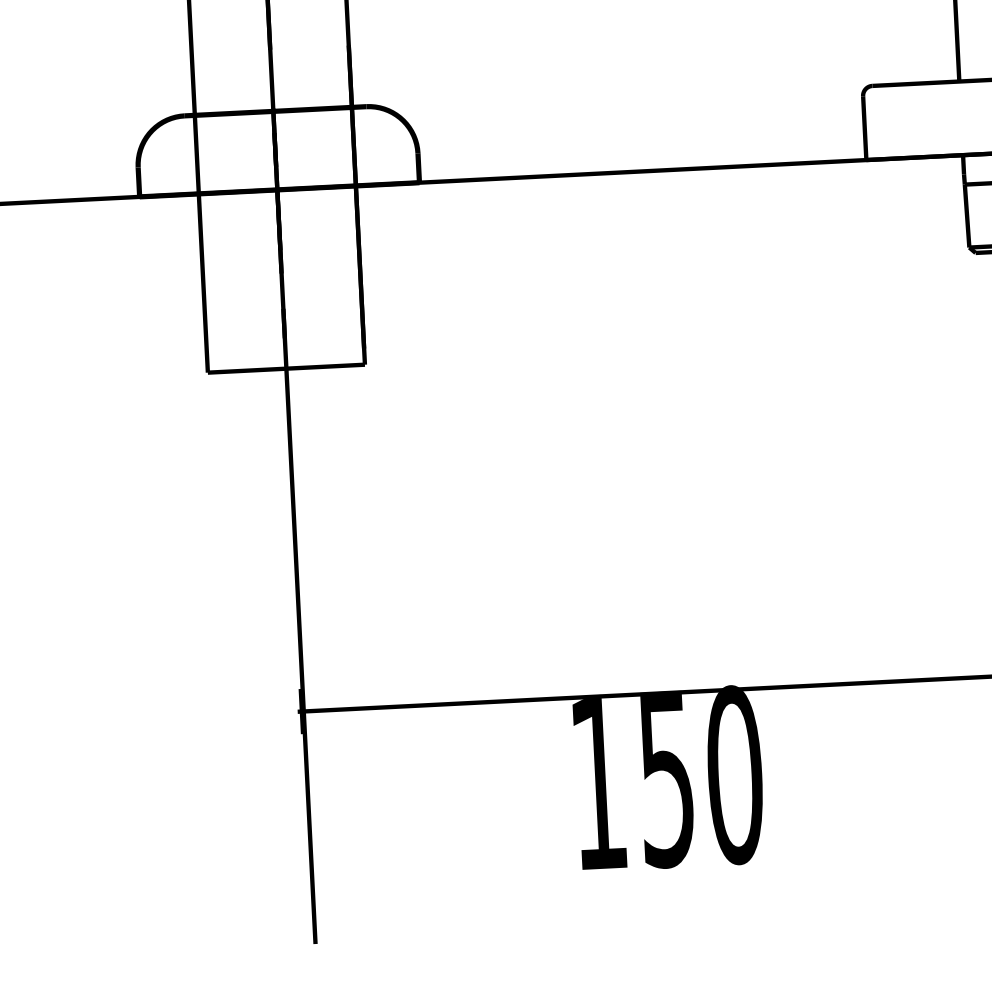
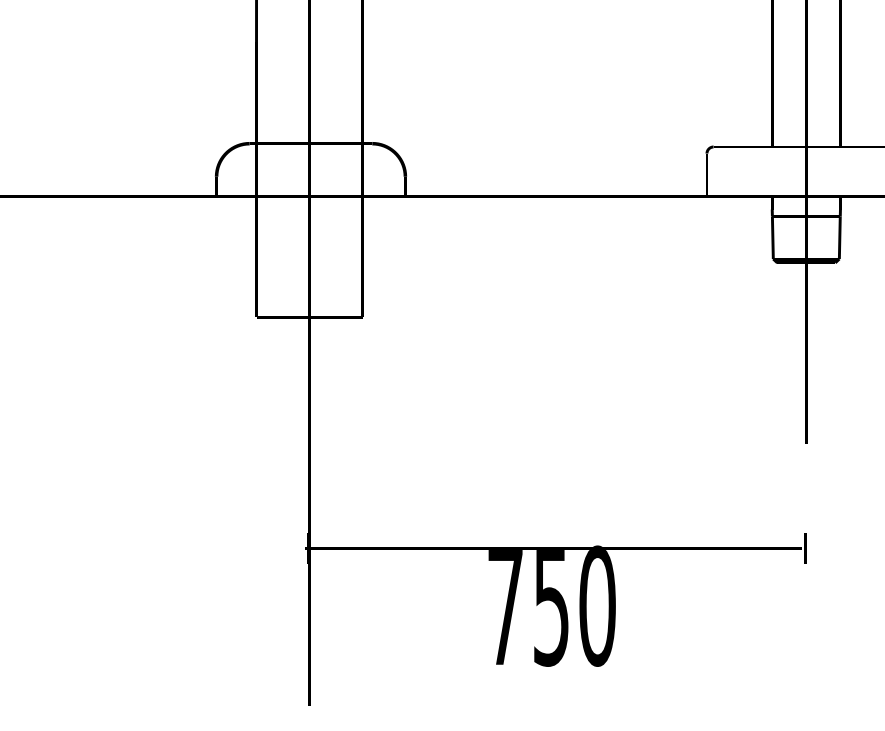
text: (598, 784) -> (505, 607), 150 -> 750

